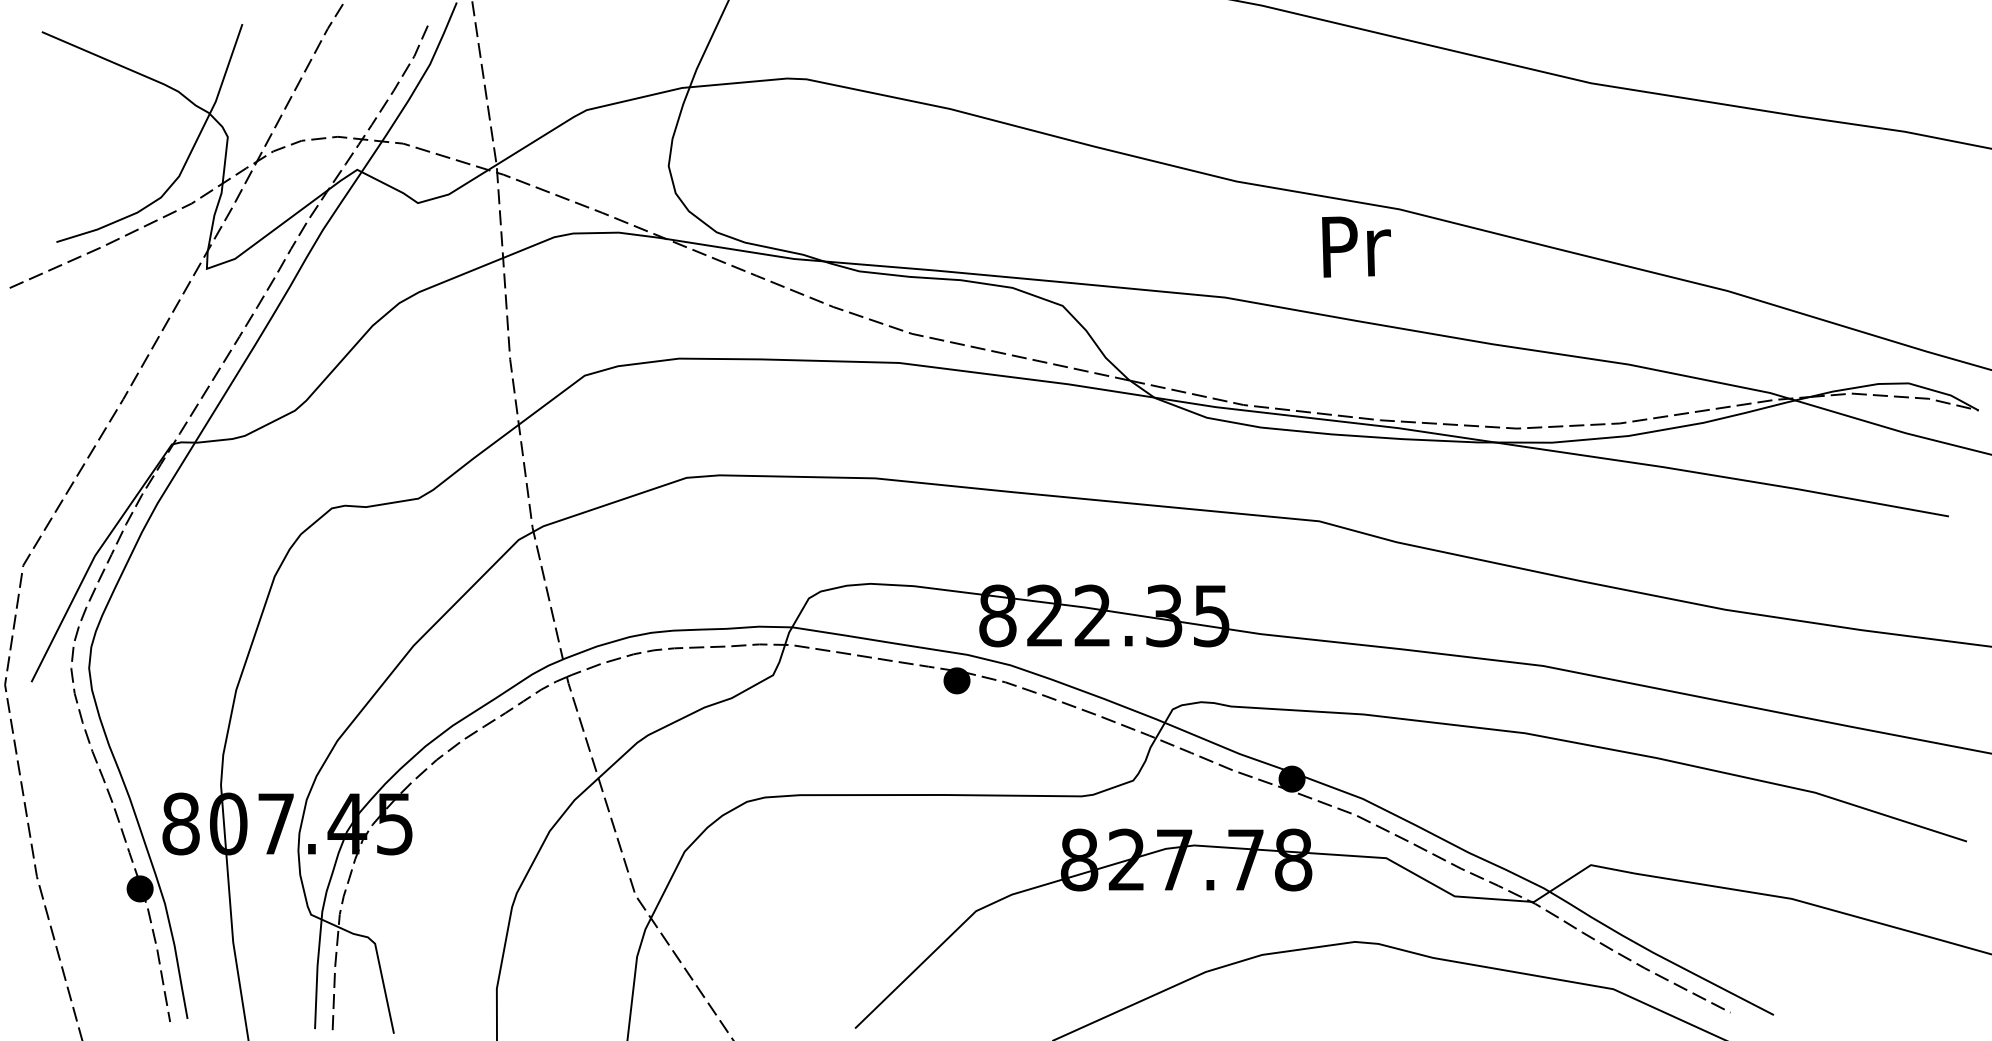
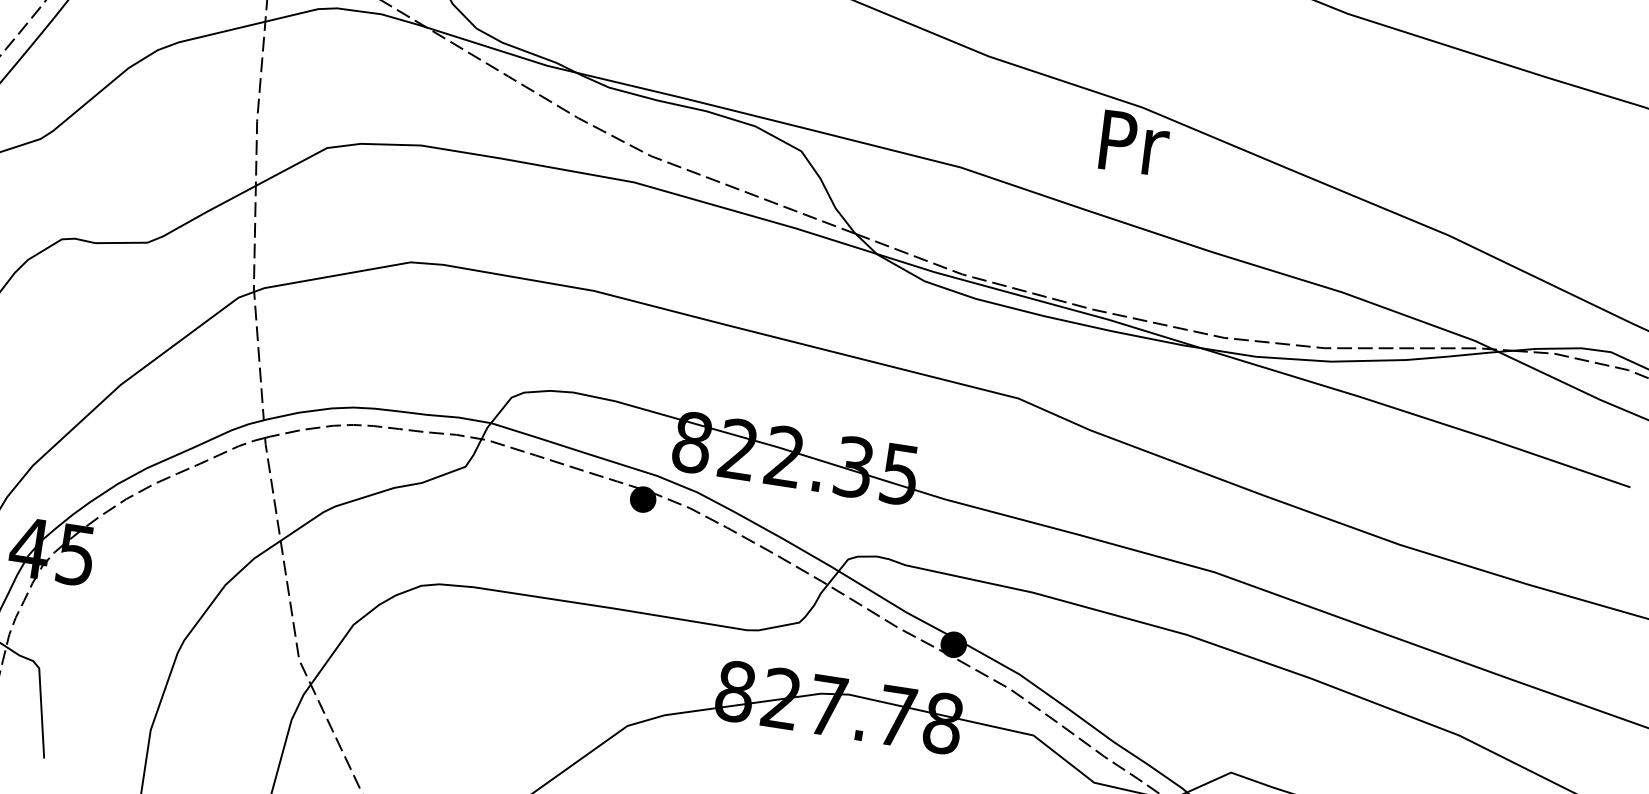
text: (1356, 246) -> (1134, 143), moved

